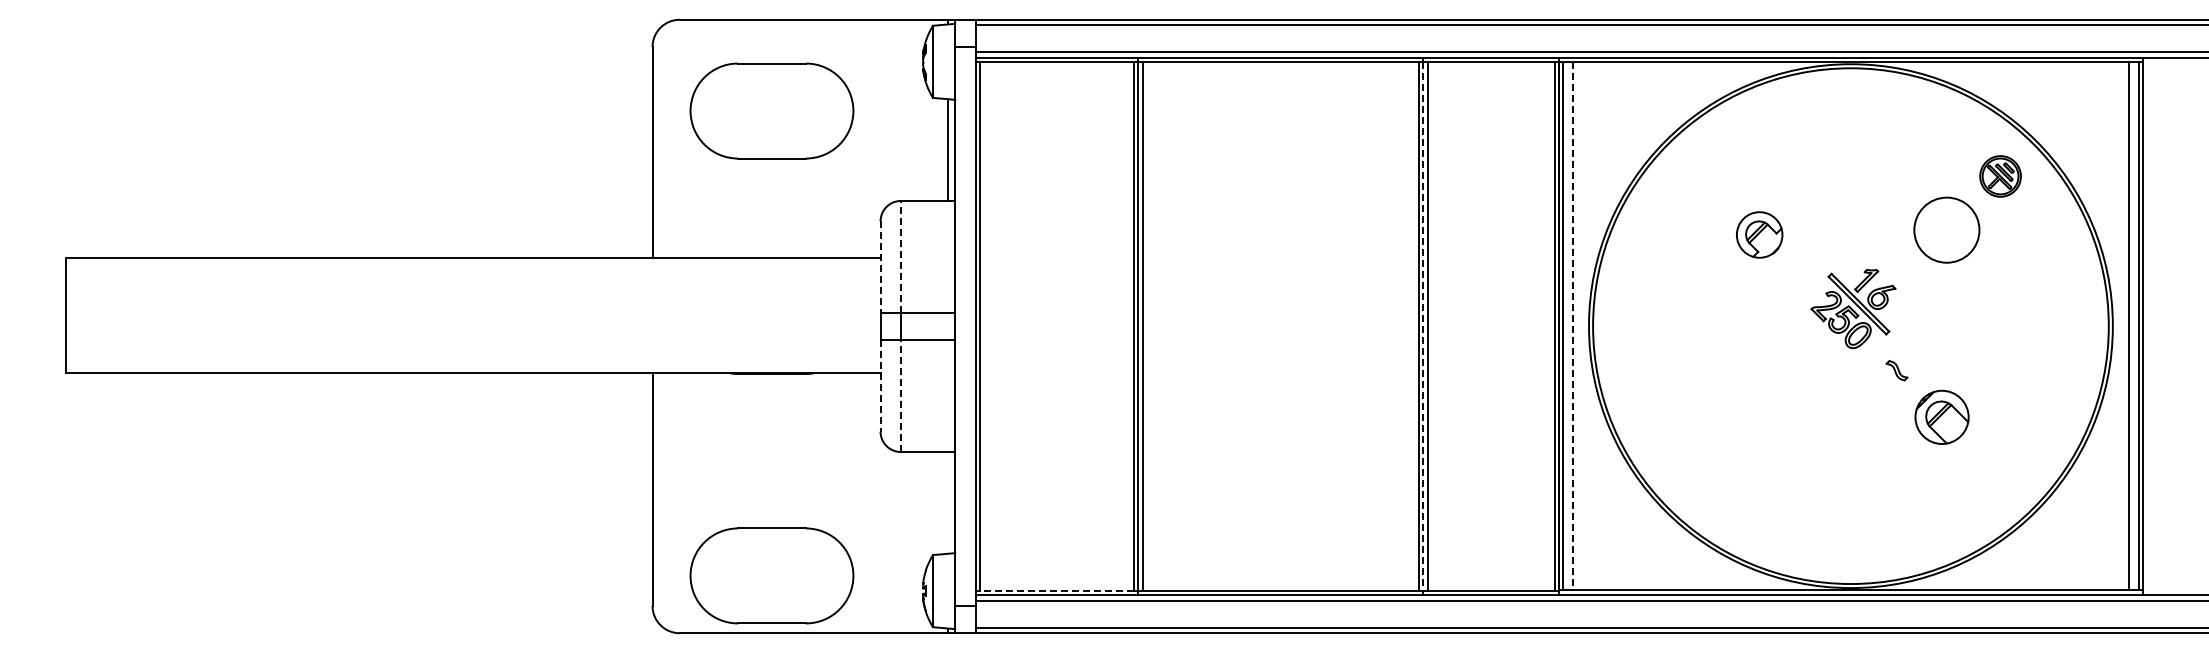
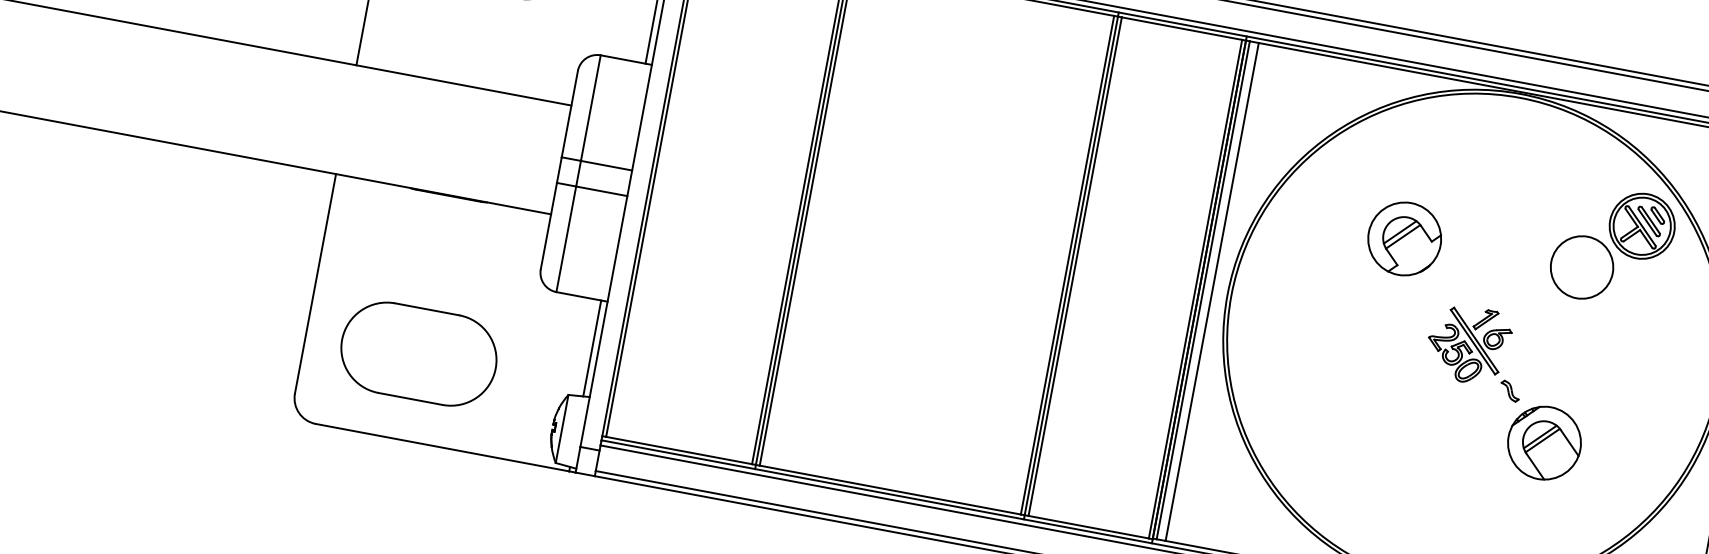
part: (2000, 176) -> (1642, 226), size x1.67
part: (1759, 234) -> (1404, 238), size x1.67
line: (900, 256) -> (590, 107), dashed -> solid
line: (880, 267) -> (569, 114), dashed -> solid
part: (1853, 308) -> (1468, 344), moved
line: (1423, 326) -> (1071, 265), dashed -> solid
line: (1572, 326) -> (1211, 292), dashed -> solid
line: (880, 385) -> (548, 225), dashed -> solid
line: (900, 396) -> (565, 239), dashed -> solid
part: (1941, 417) -> (1543, 443), size x1.43
line: (948, 502) -> (592, 348), added
part: (771, 575) -> (418, 353), moved
line: (1056, 590) -> (678, 450), dashed -> solid

